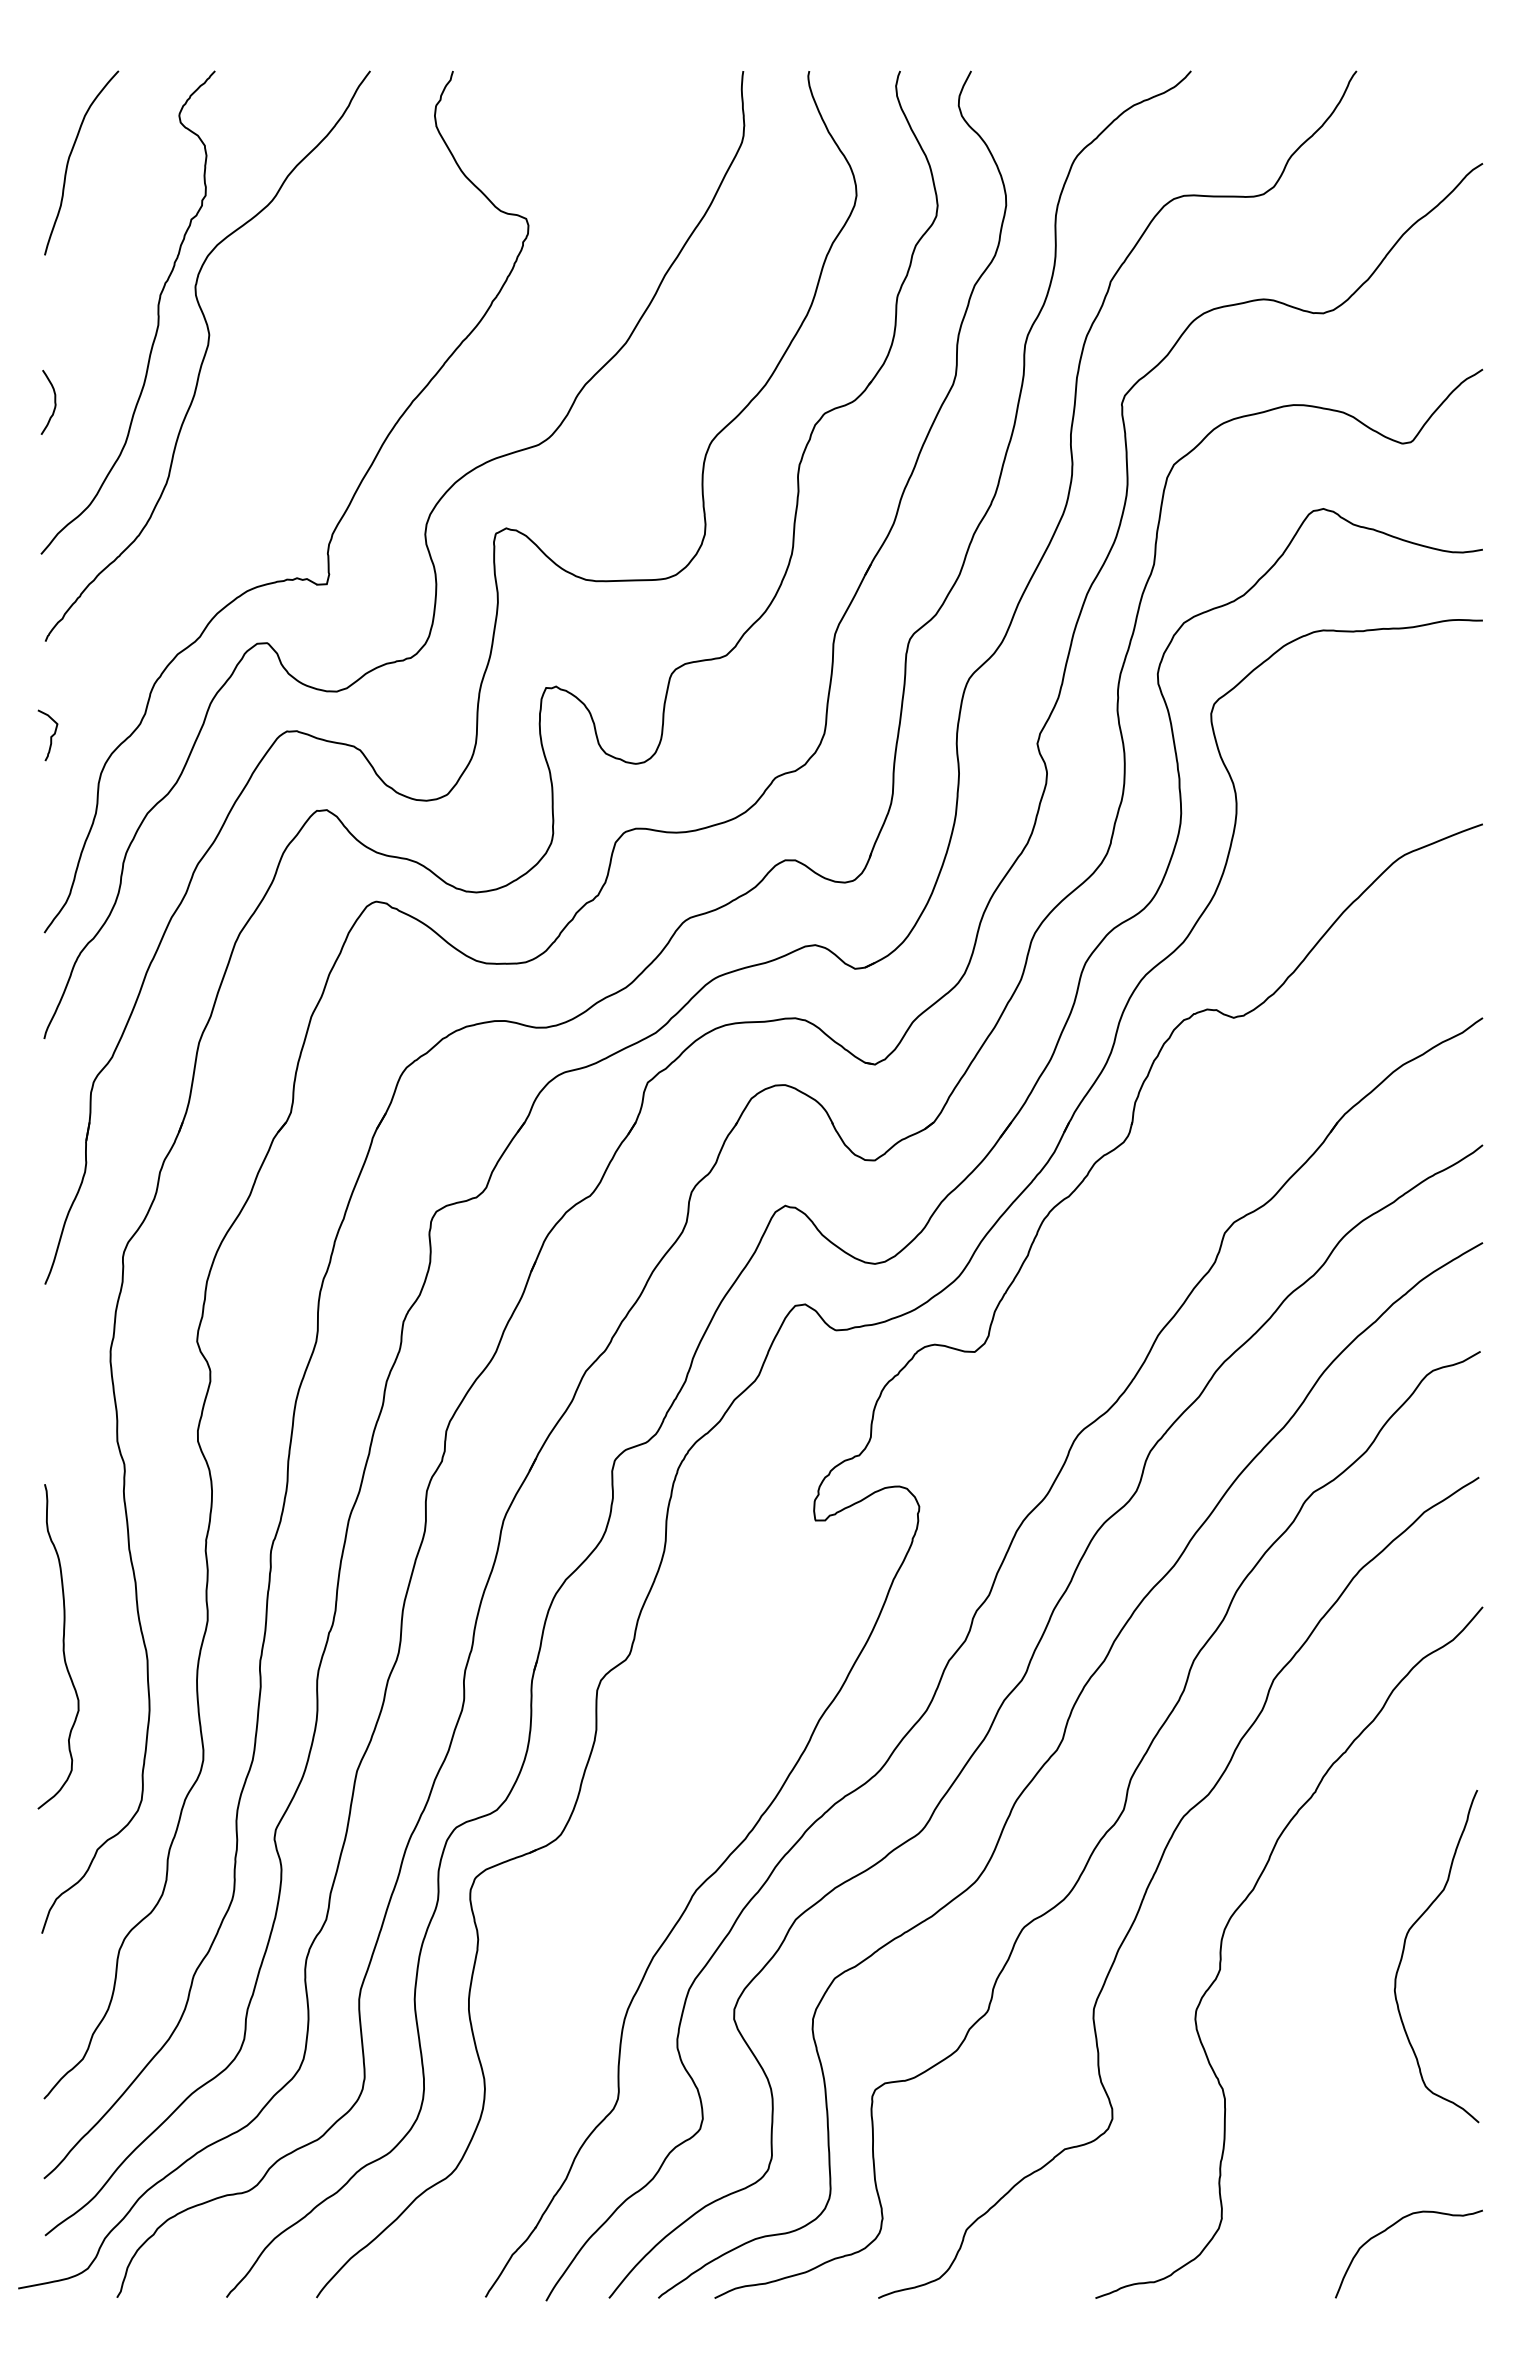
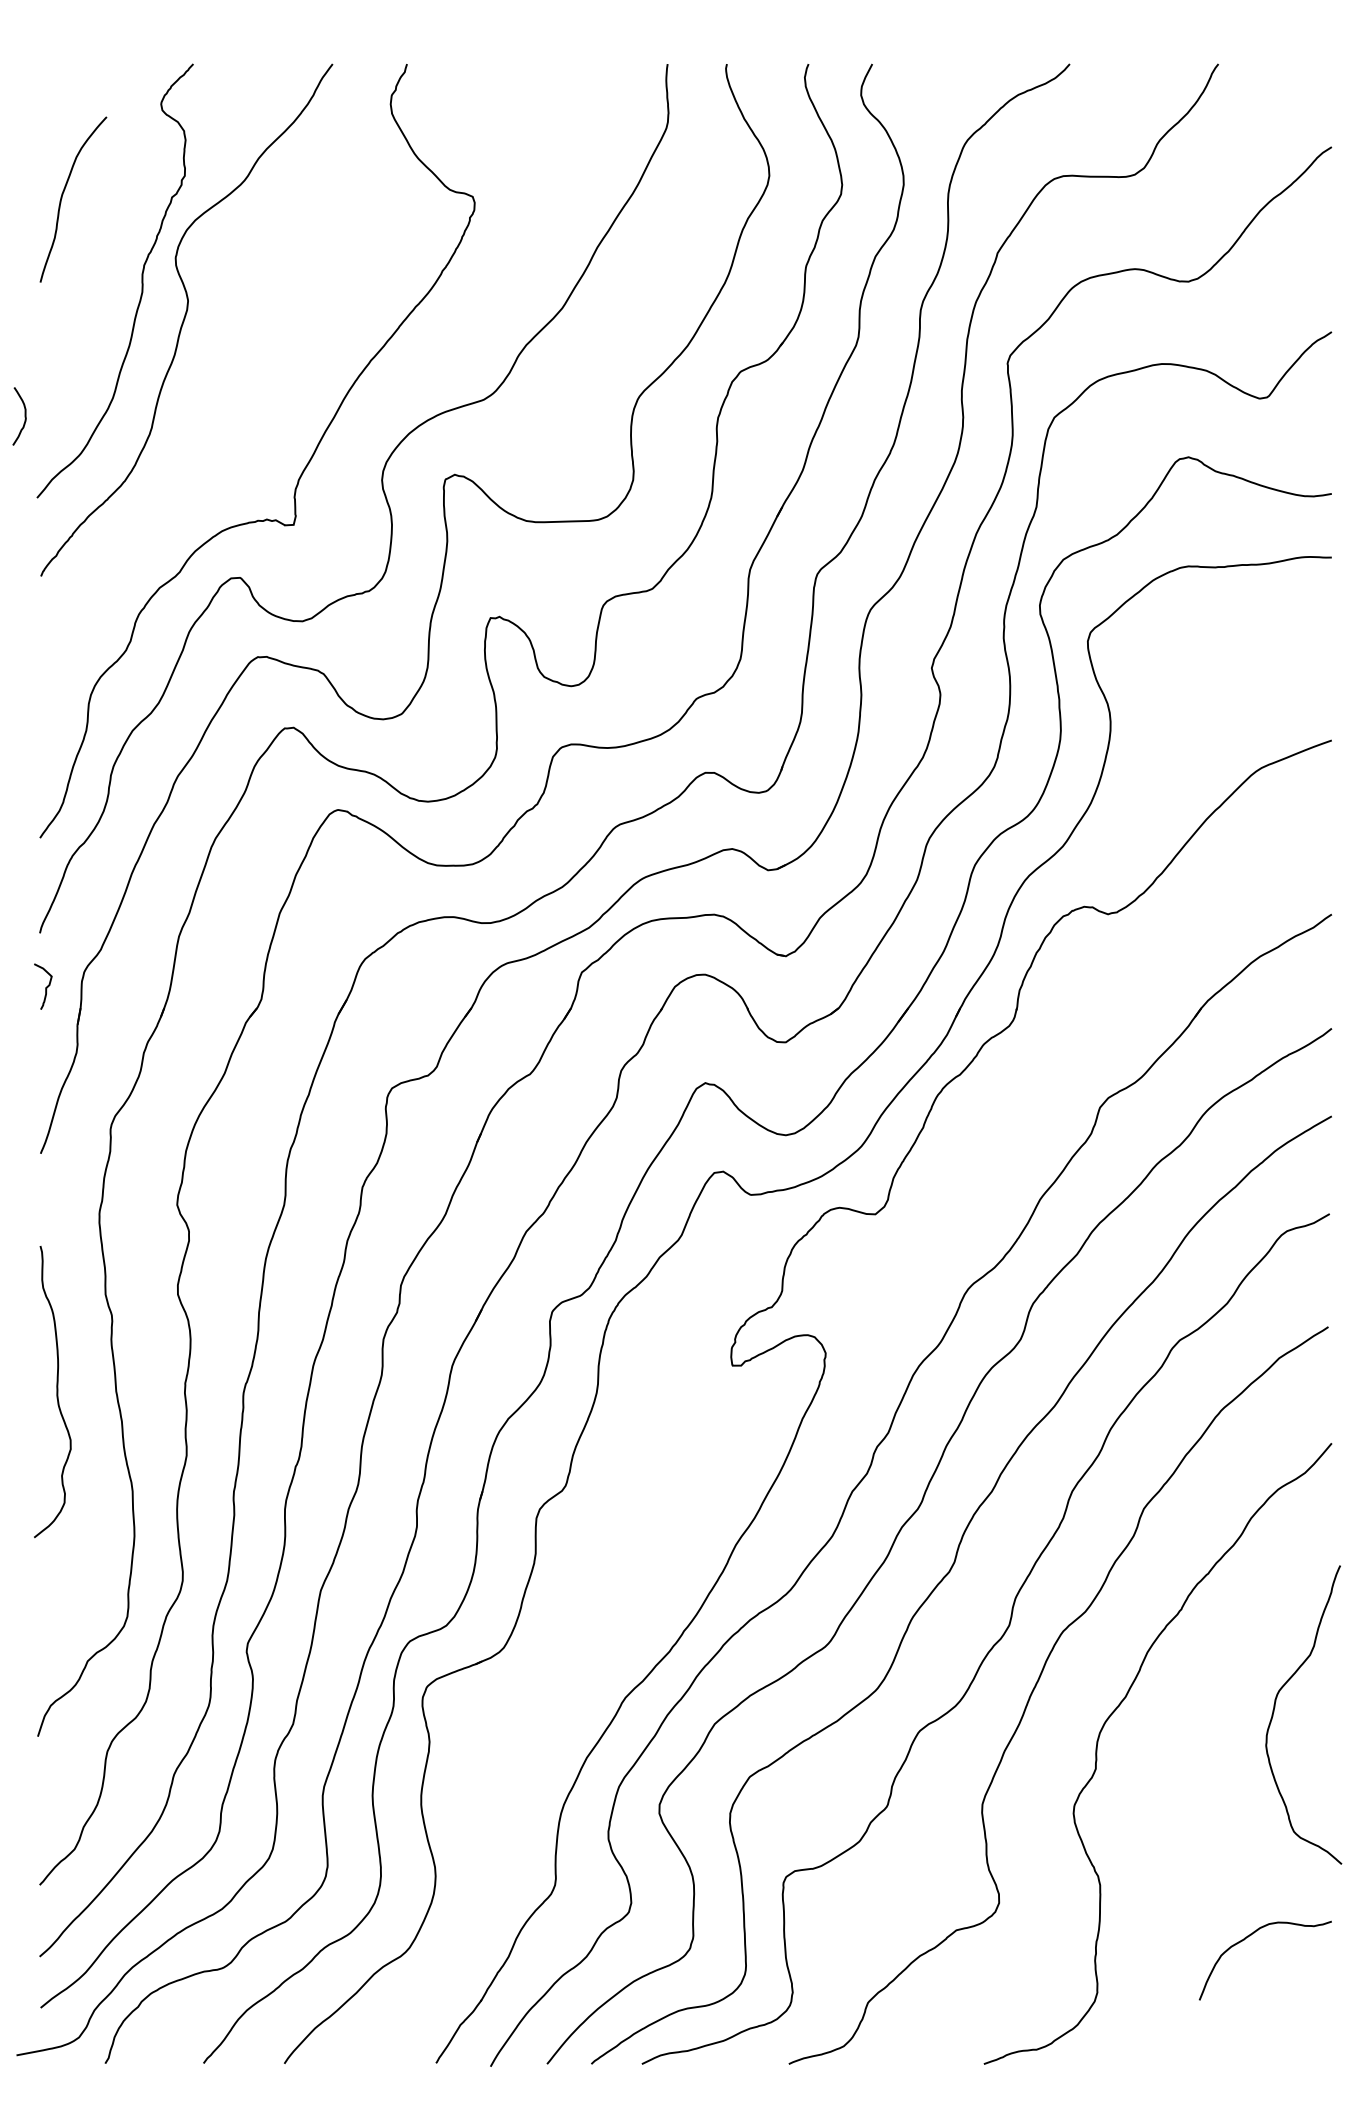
curve: (69, 161) -> (62, 198), moved
curve: (54, 401) -> (24, 415), moved
curve: (50, 736) -> (45, 987), moved
curve: (62, 1646) -> (56, 1391), moved
curve: (1404, 1950) -> (1274, 1709), moved
curve: (1391, 2227) -> (1249, 1936), moved

